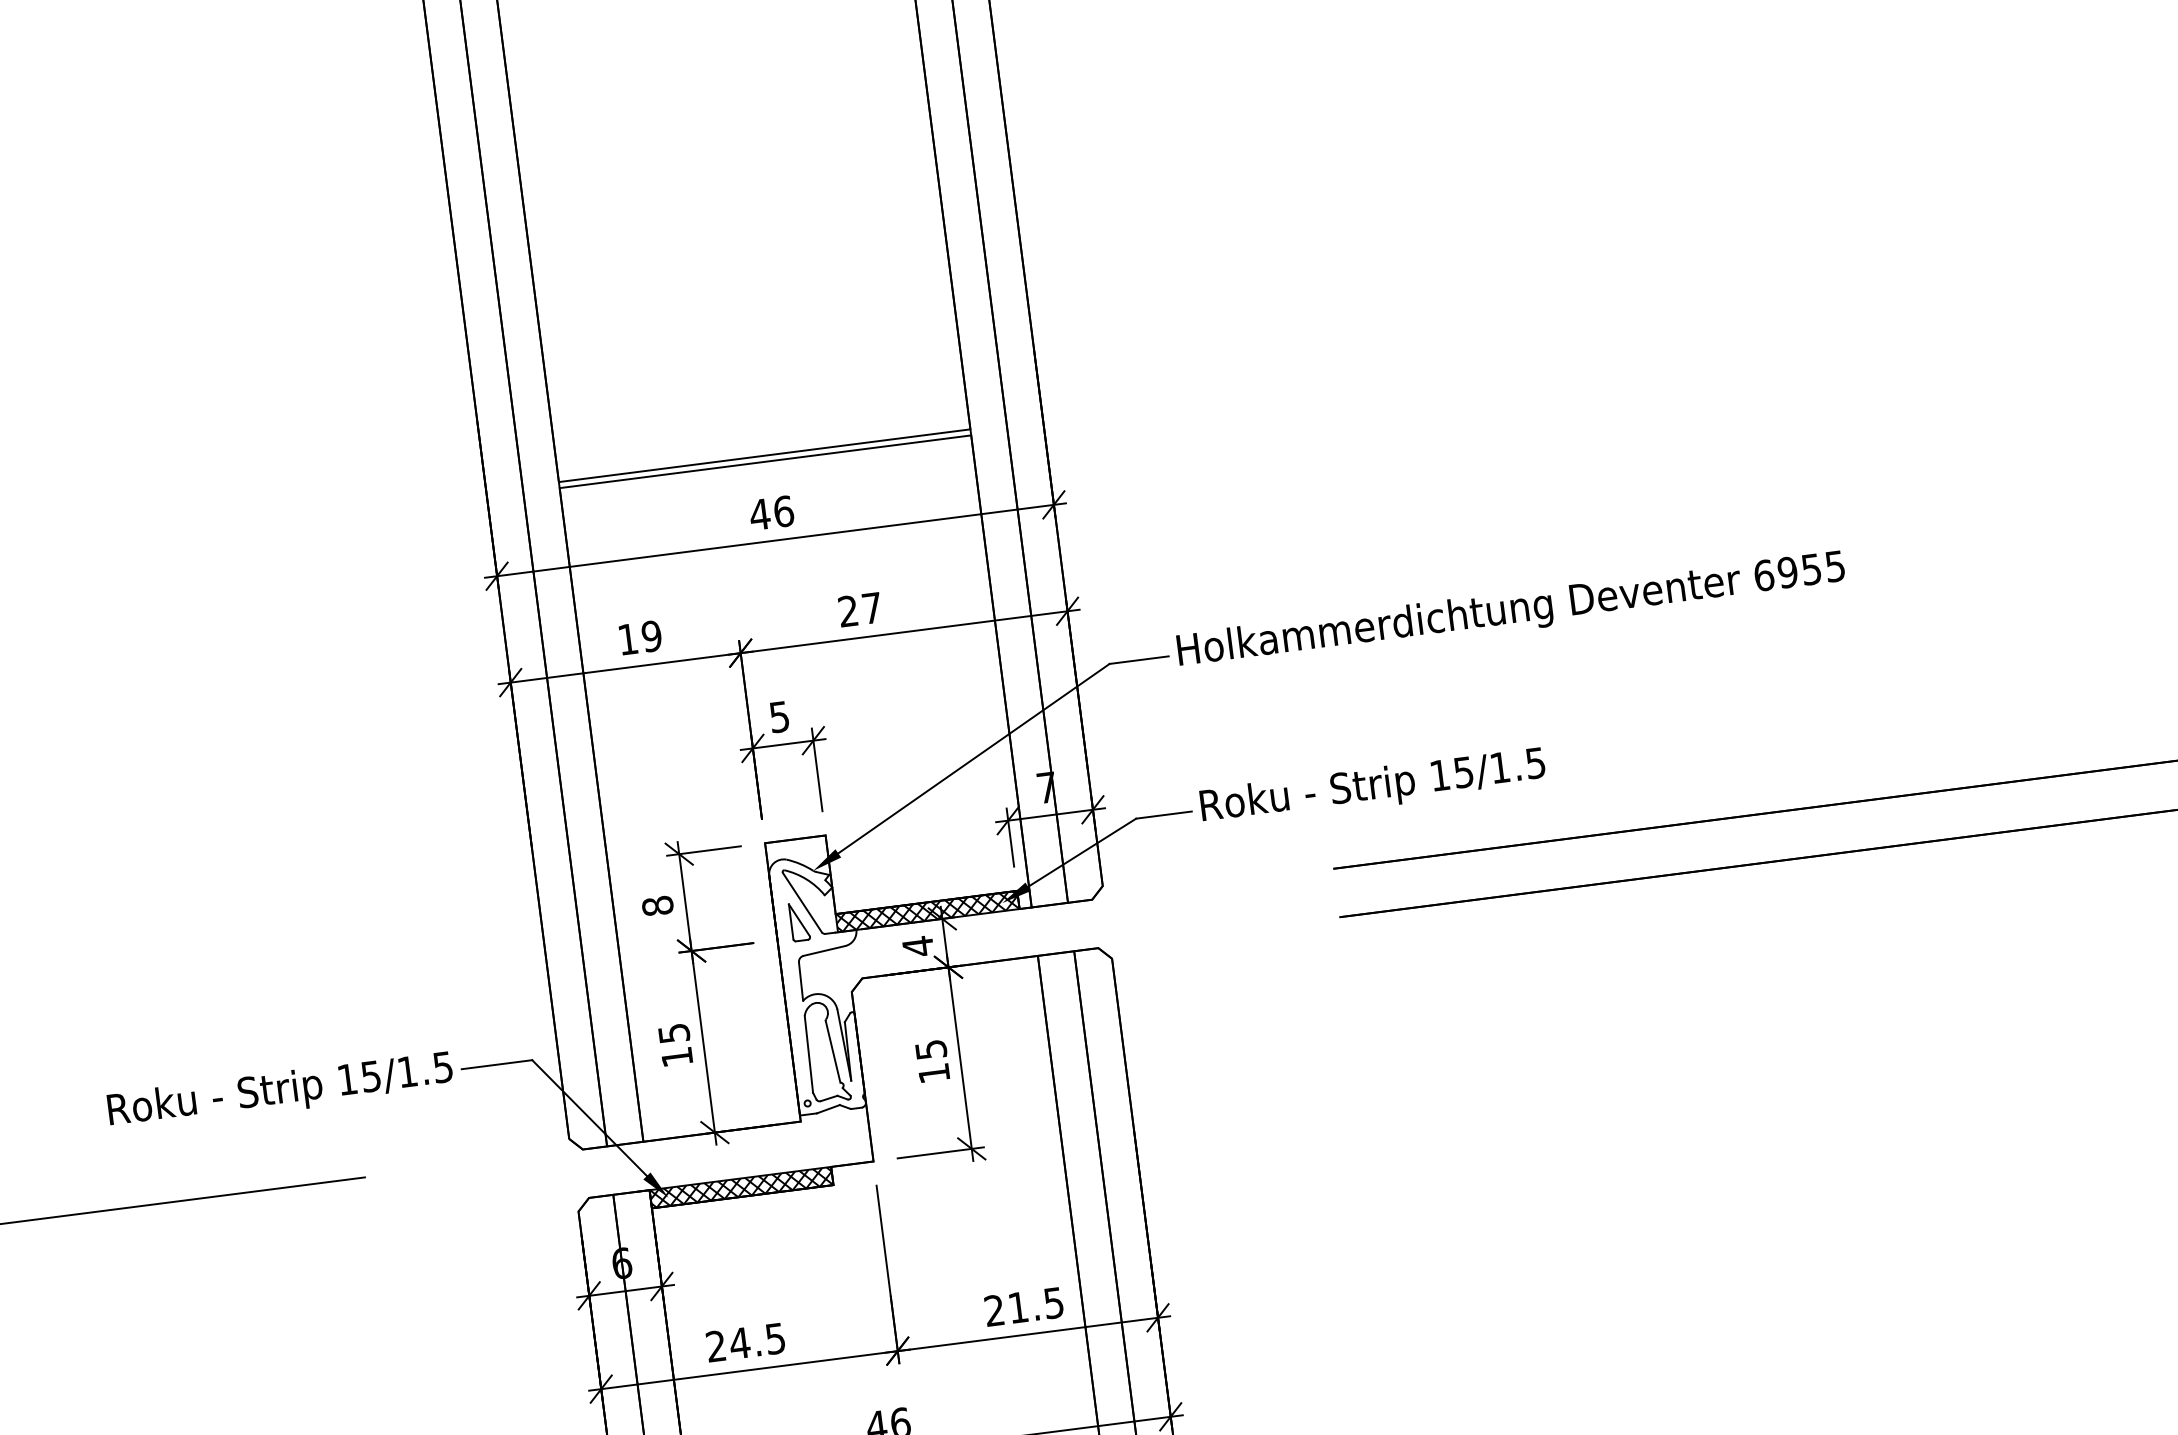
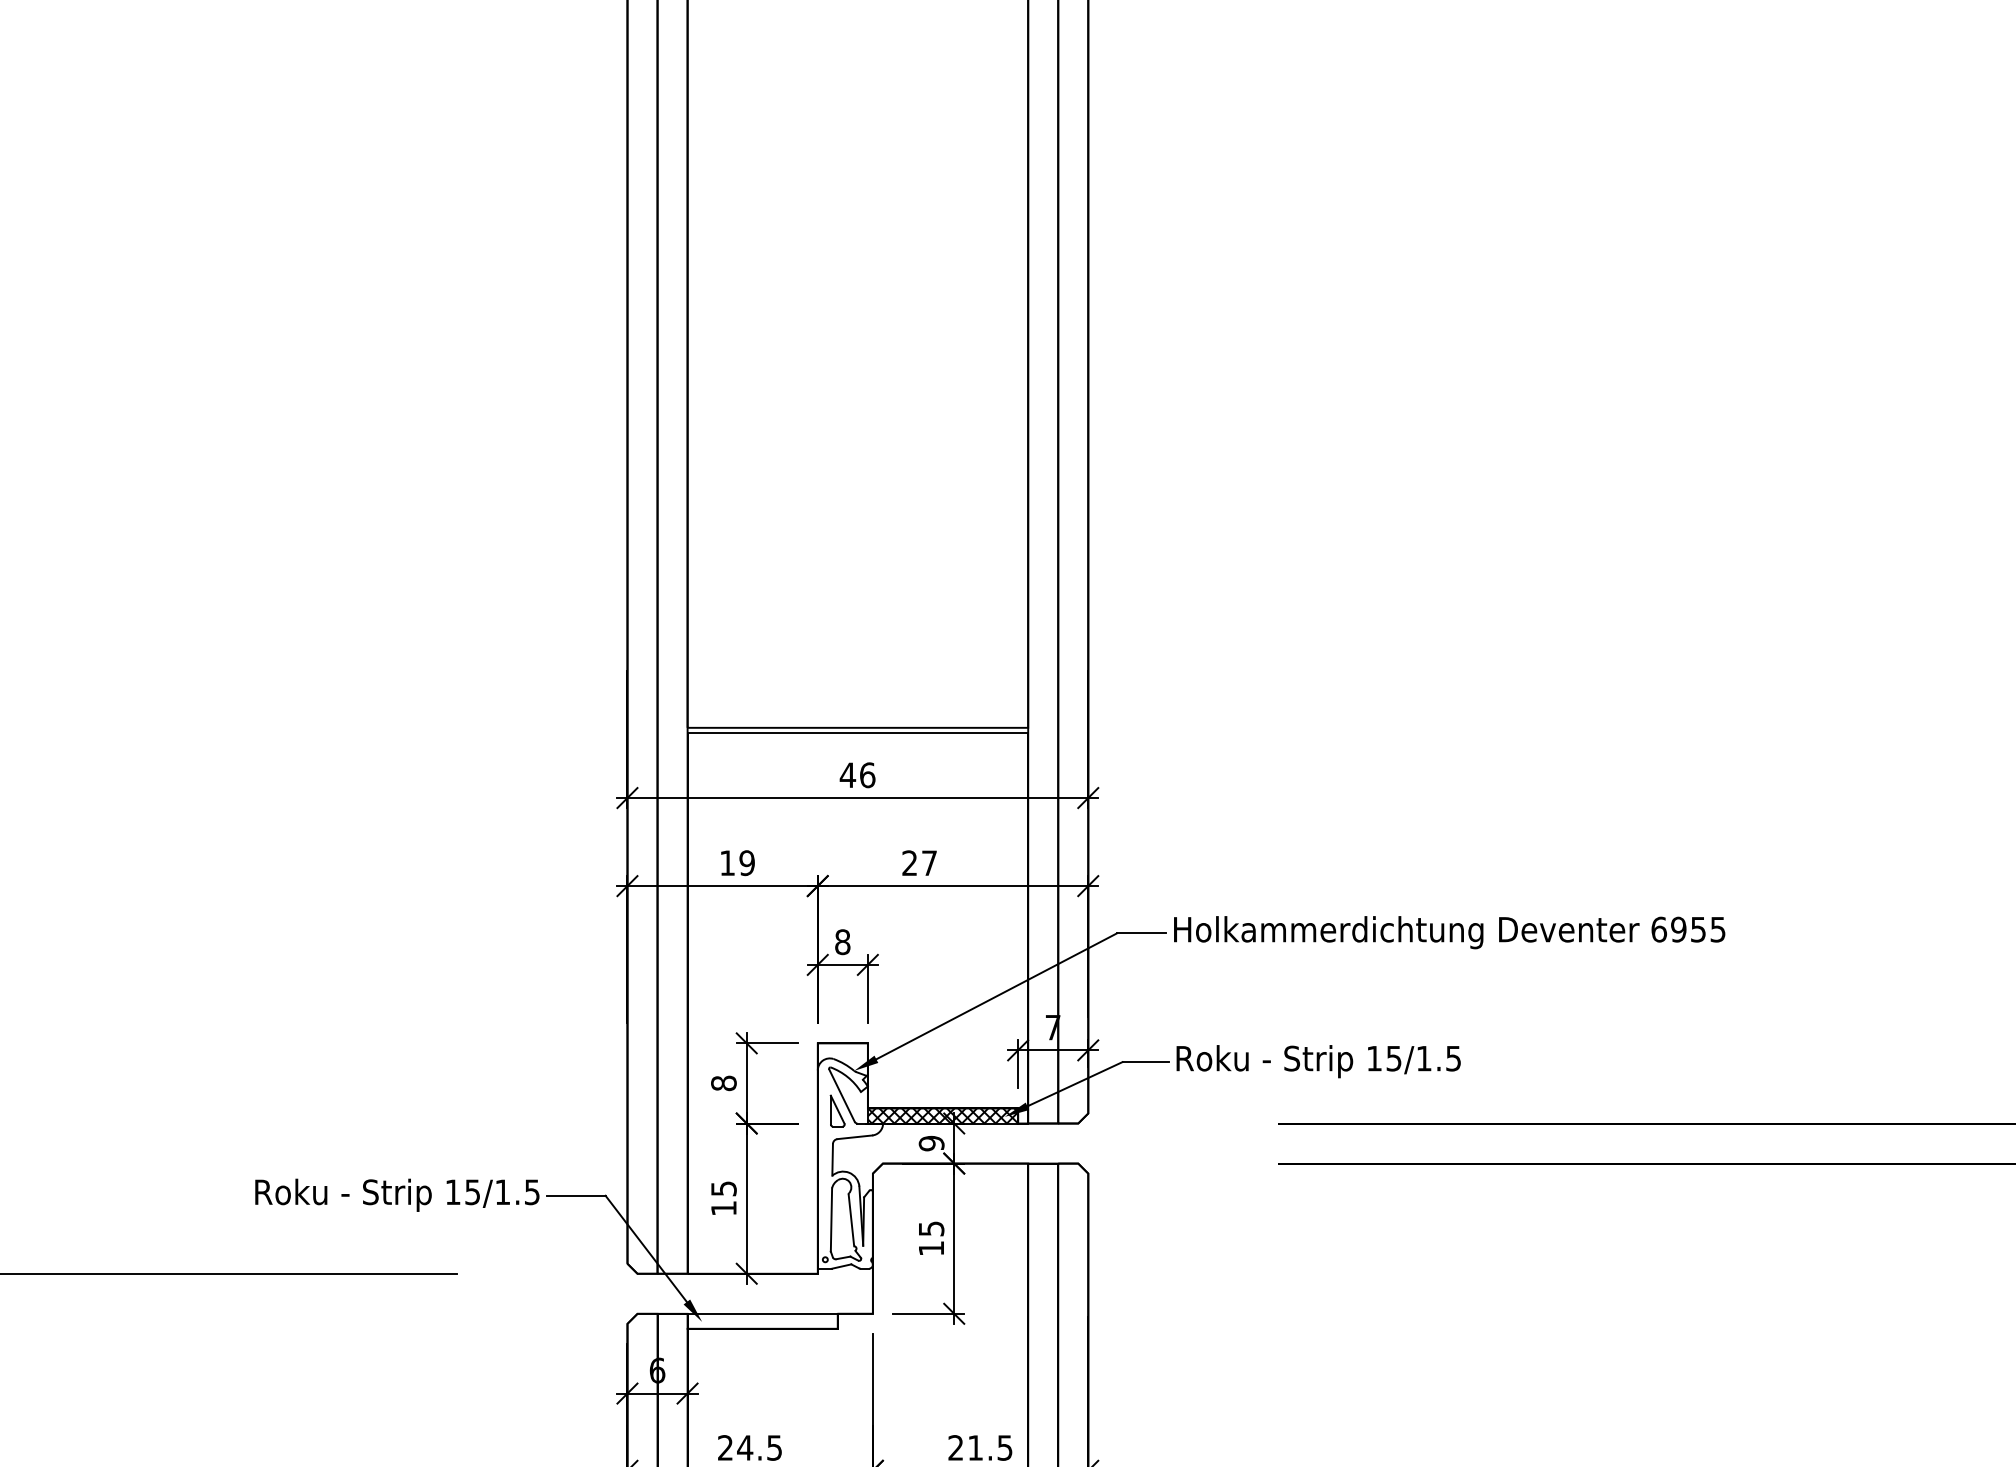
text: (779, 717) -> (842, 942), 5 -> 8
text: (917, 946) -> (931, 1143), 4 -> 9
hatch: (741, 1186) -> (762, 1320), removed

